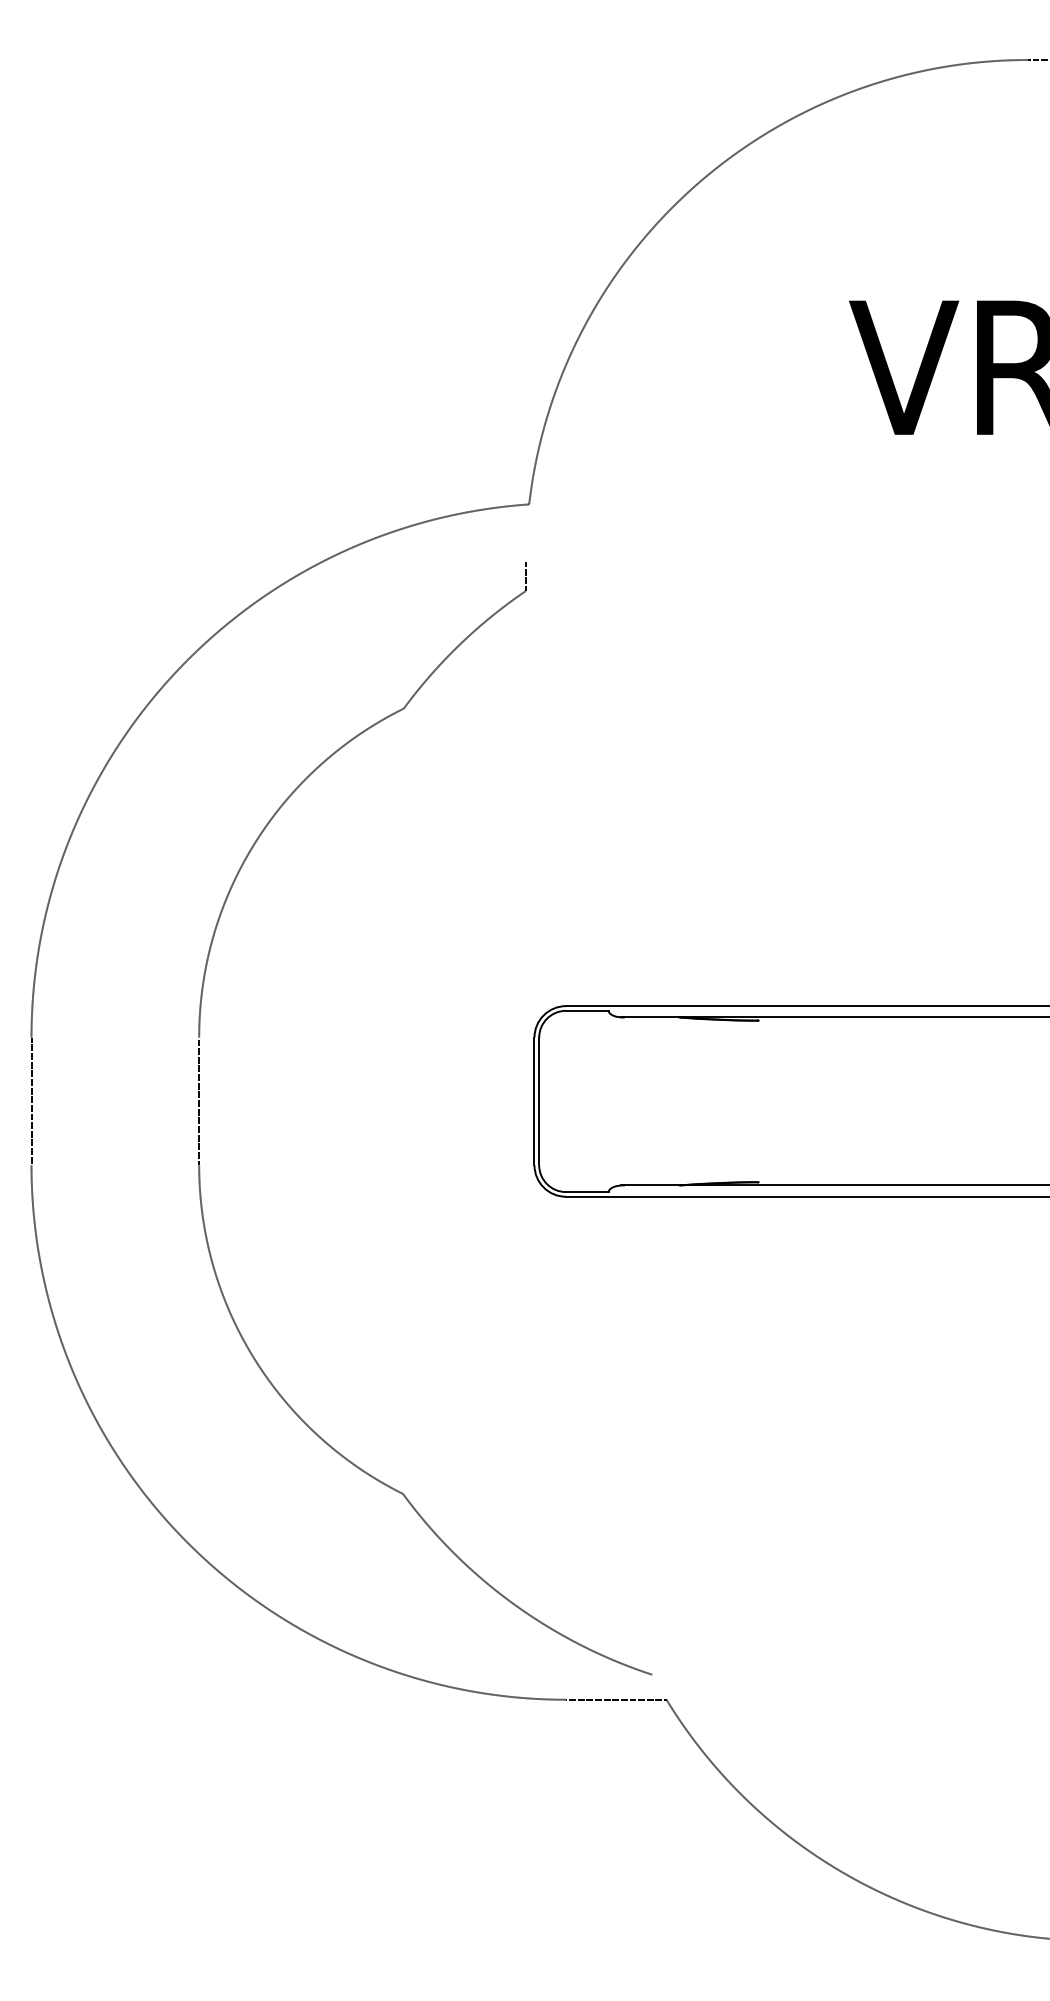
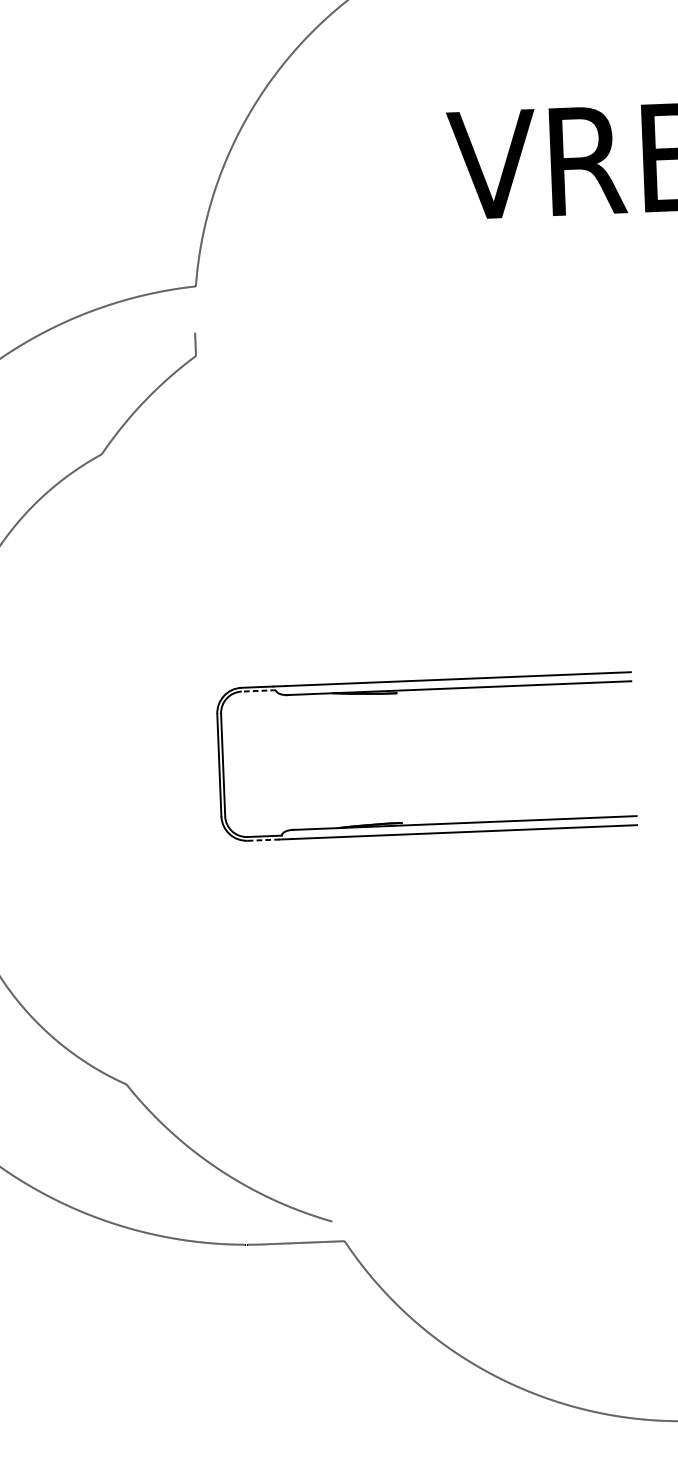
line: (586, 1010) -> (258, 690), solid -> dashed
line: (585, 1196) -> (263, 839), solid -> dashed

